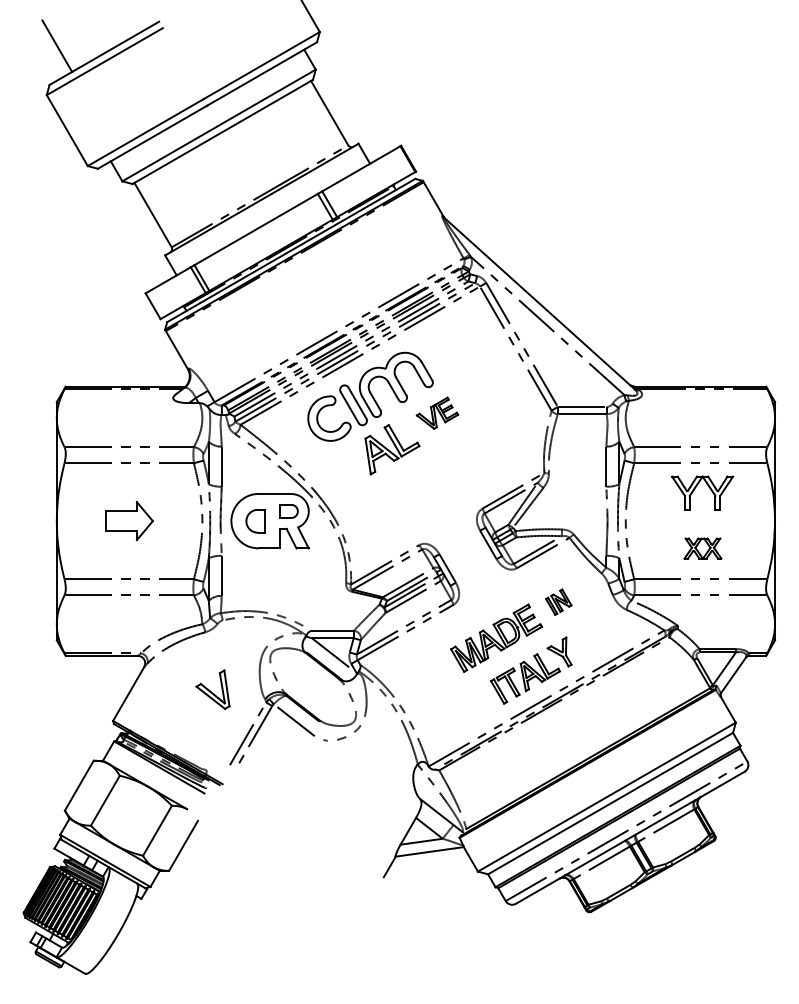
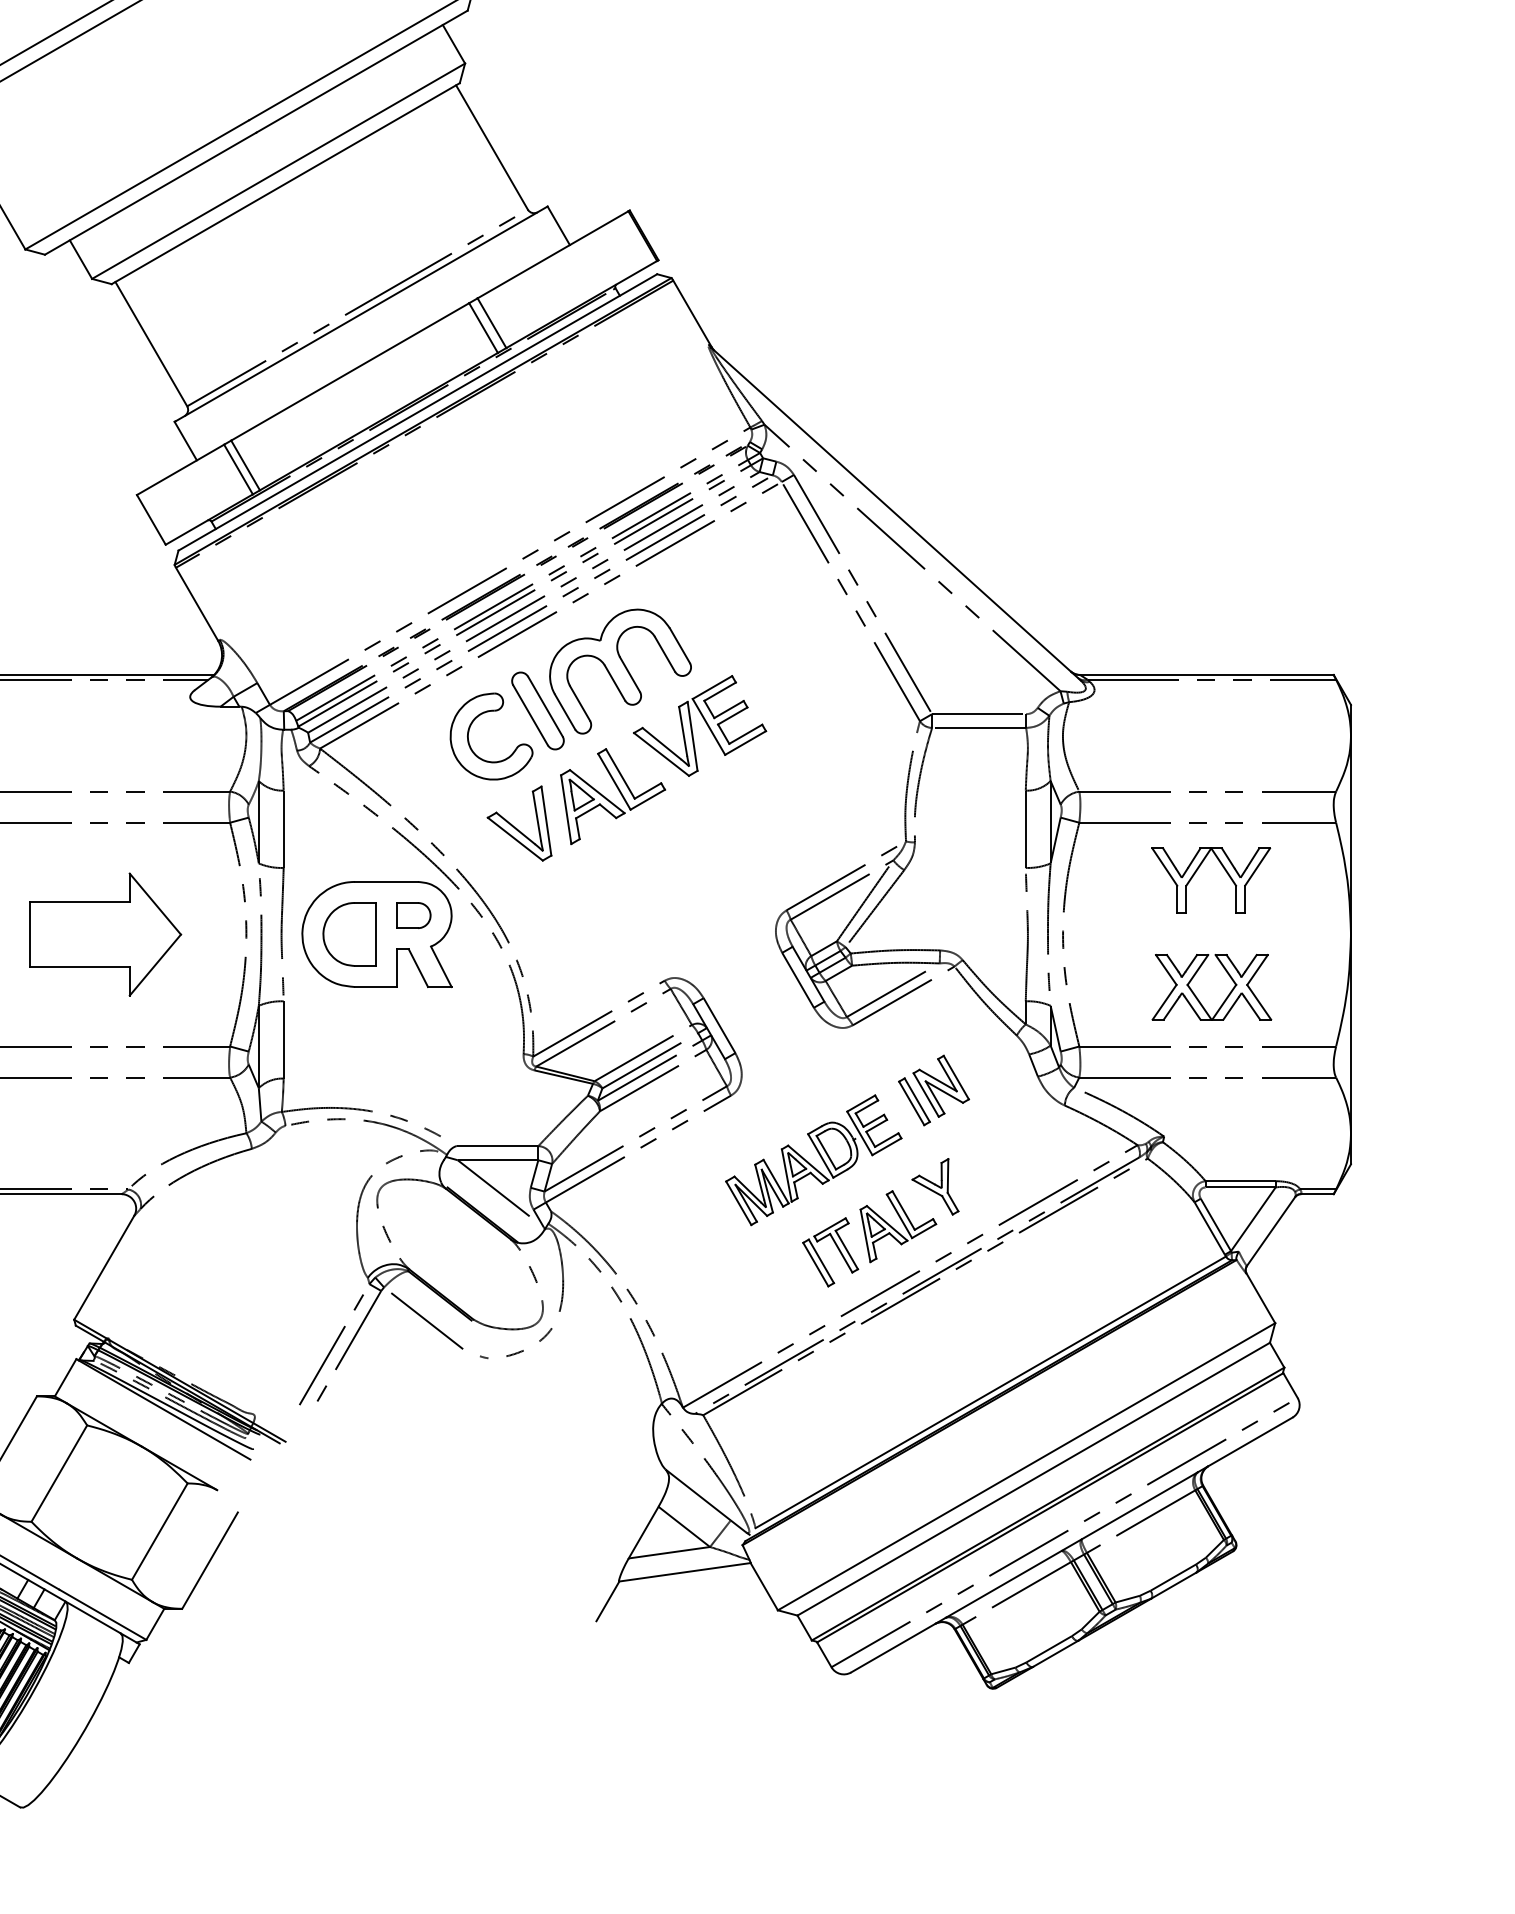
part: (437, 413) -> (699, 726), size x1.67
part: (129, 520) -> (105, 933), size x1.67
part: (255, 521) -> (348, 935), size x1.43
part: (702, 548) -> (1211, 987), size x1.67
part: (558, 602) -> (933, 1091), size x1.43
part: (212, 689) -> (518, 823), moved

